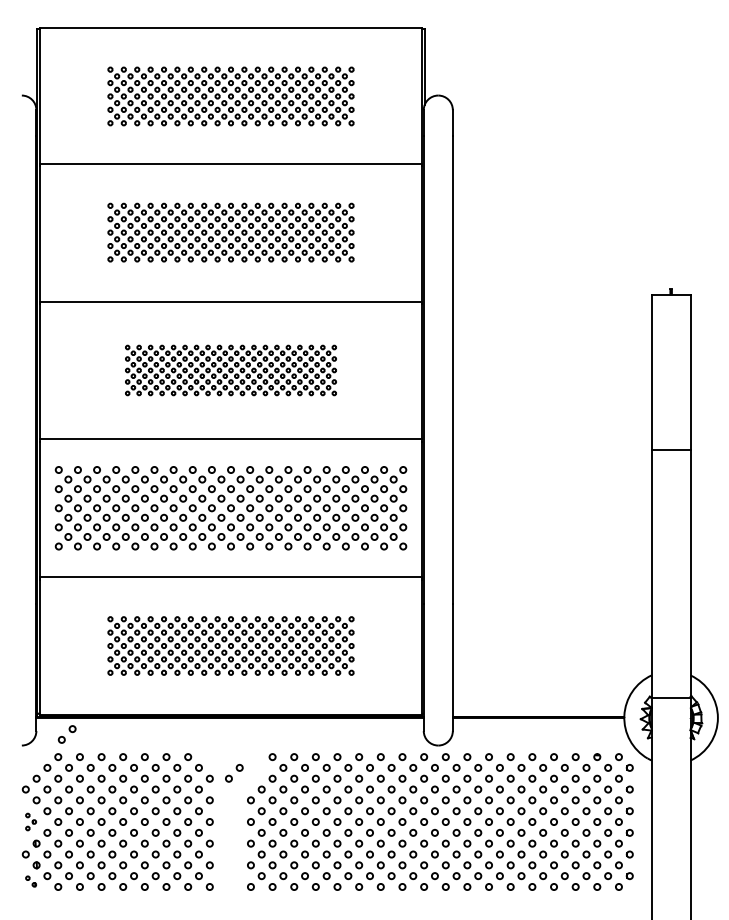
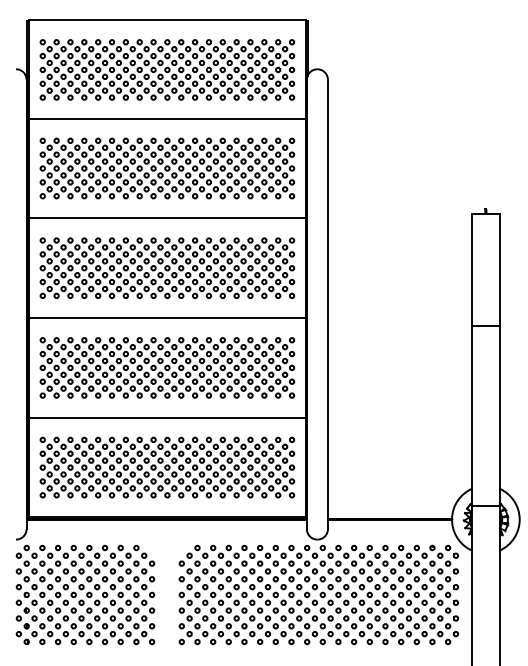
part: (230, 96) -> (167, 69), size x1.43
part: (230, 232) -> (167, 168), size x1.43
part: (230, 370) -> (167, 268), size x1.67
part: (230, 645) -> (167, 467), size x1.43
part: (66, 734) -> (22, 551), moved
part: (234, 773) -> (185, 559), moved
part: (30, 821) -> (22, 594), size x1.67
part: (30, 881) -> (22, 637), size x1.67

